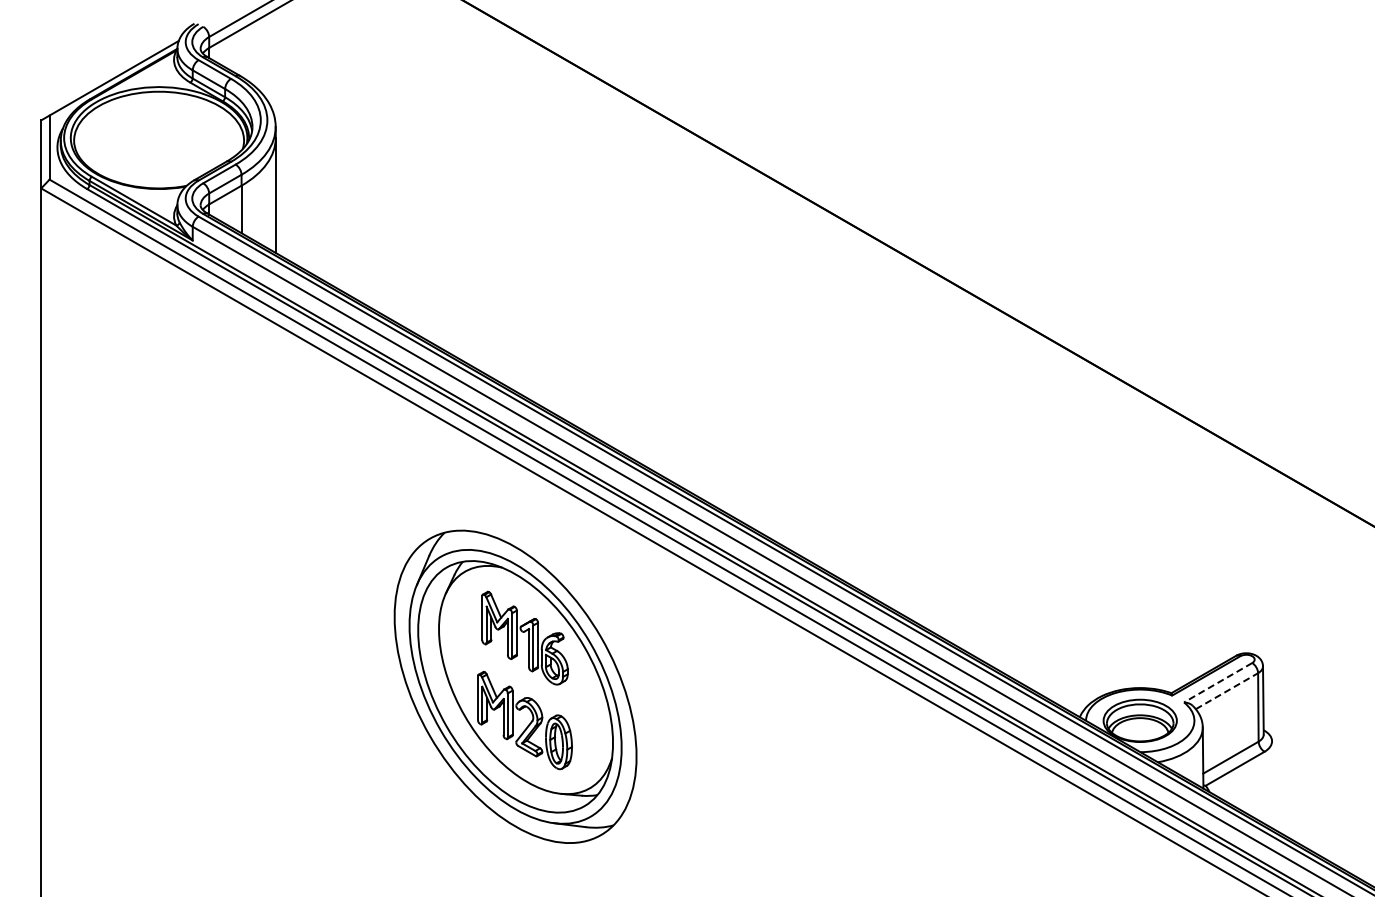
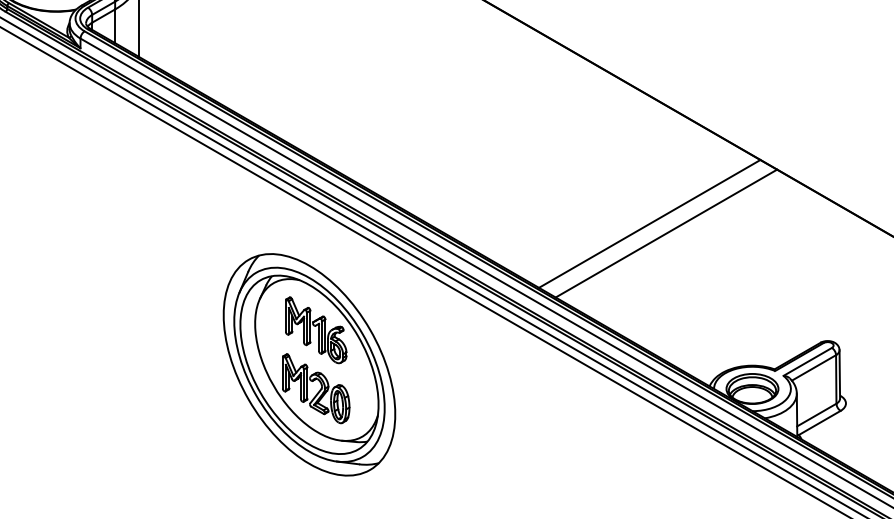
line: (995, 488) -> (649, 224), added
line: (1018, 501) -> (666, 233), added
line: (1217, 682) -> (807, 361), dashed -> solid
line: (1226, 691) -> (813, 368), dashed -> solid

